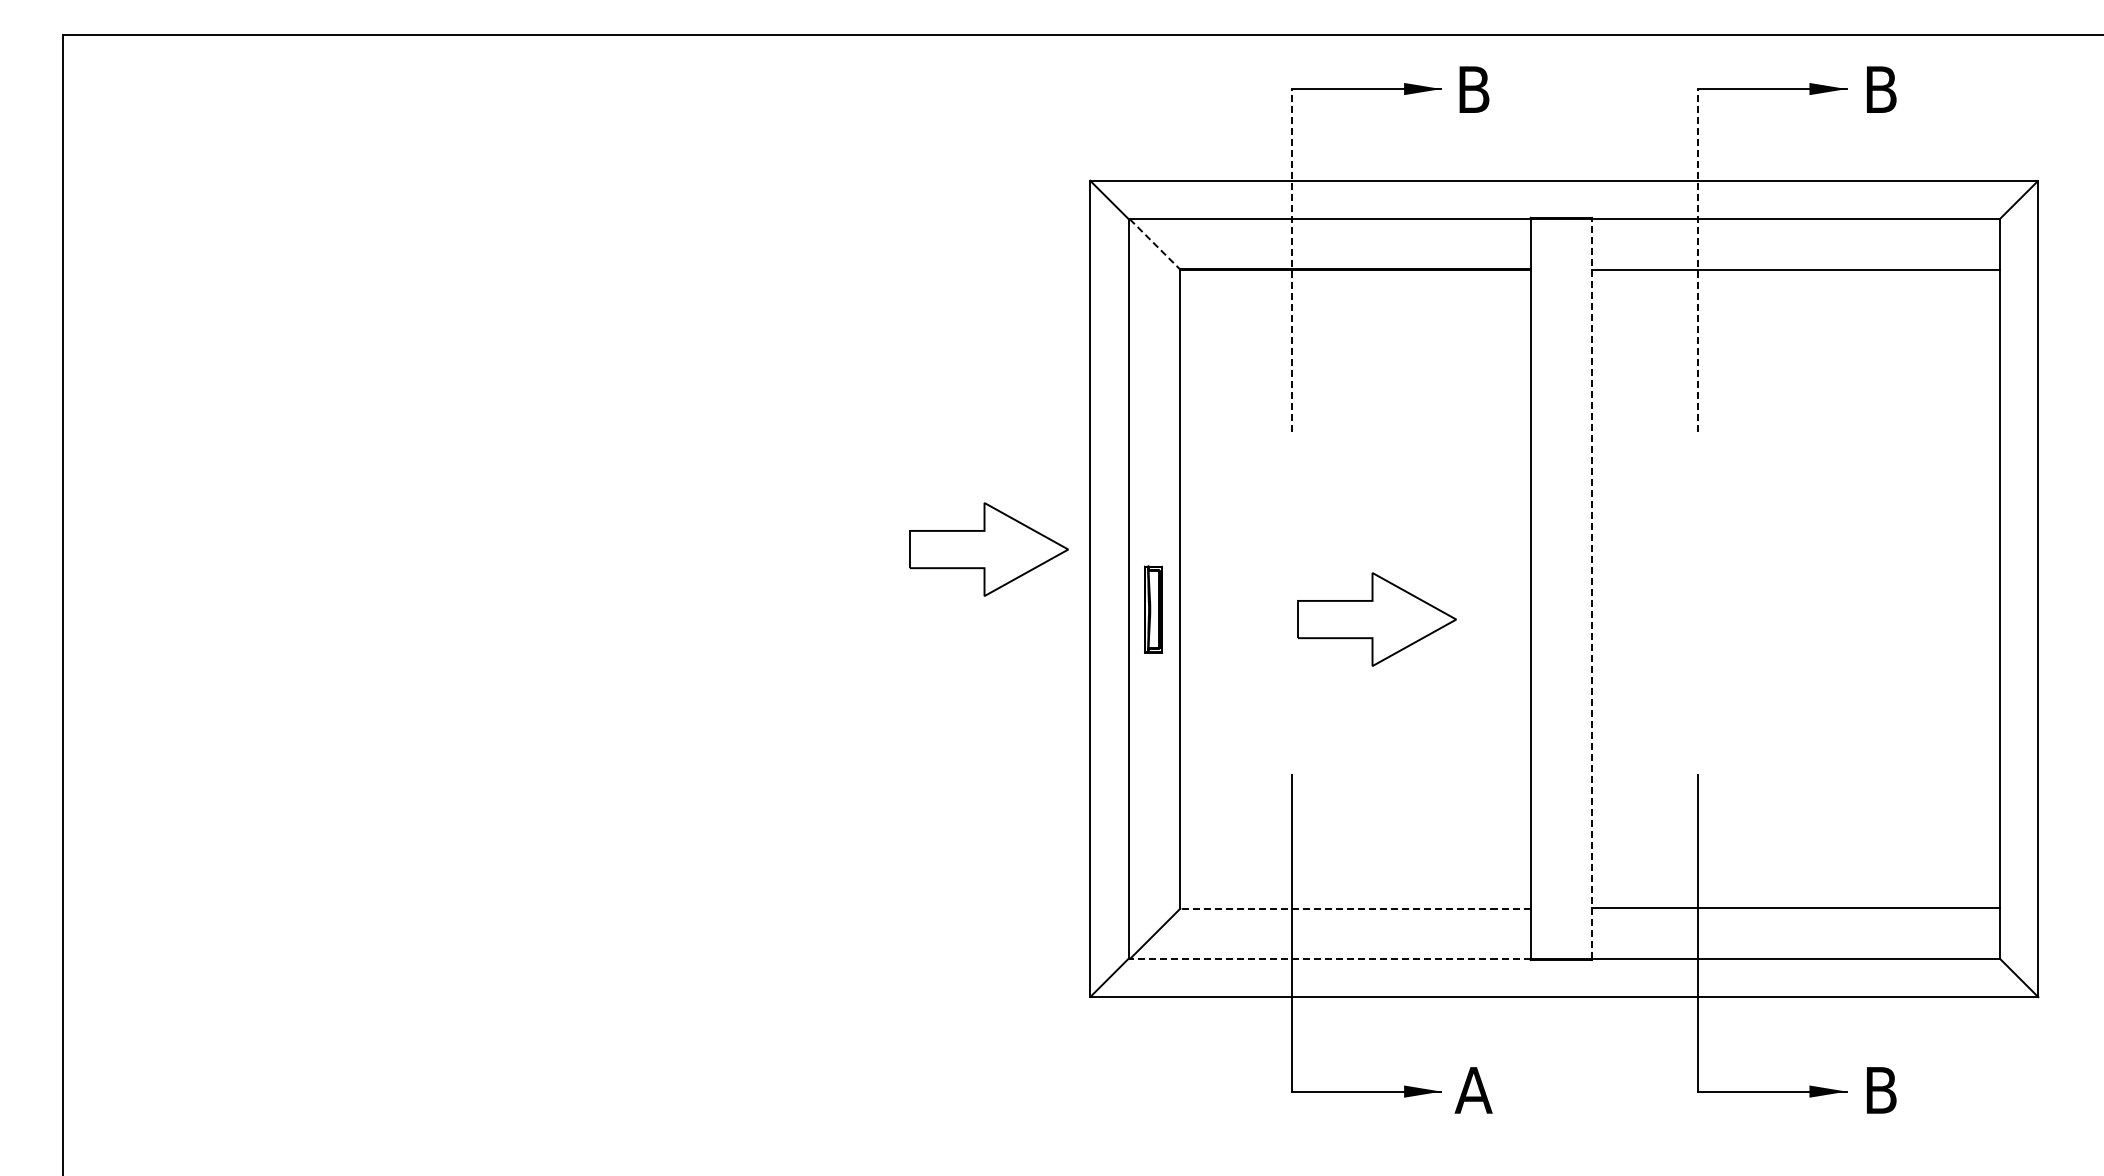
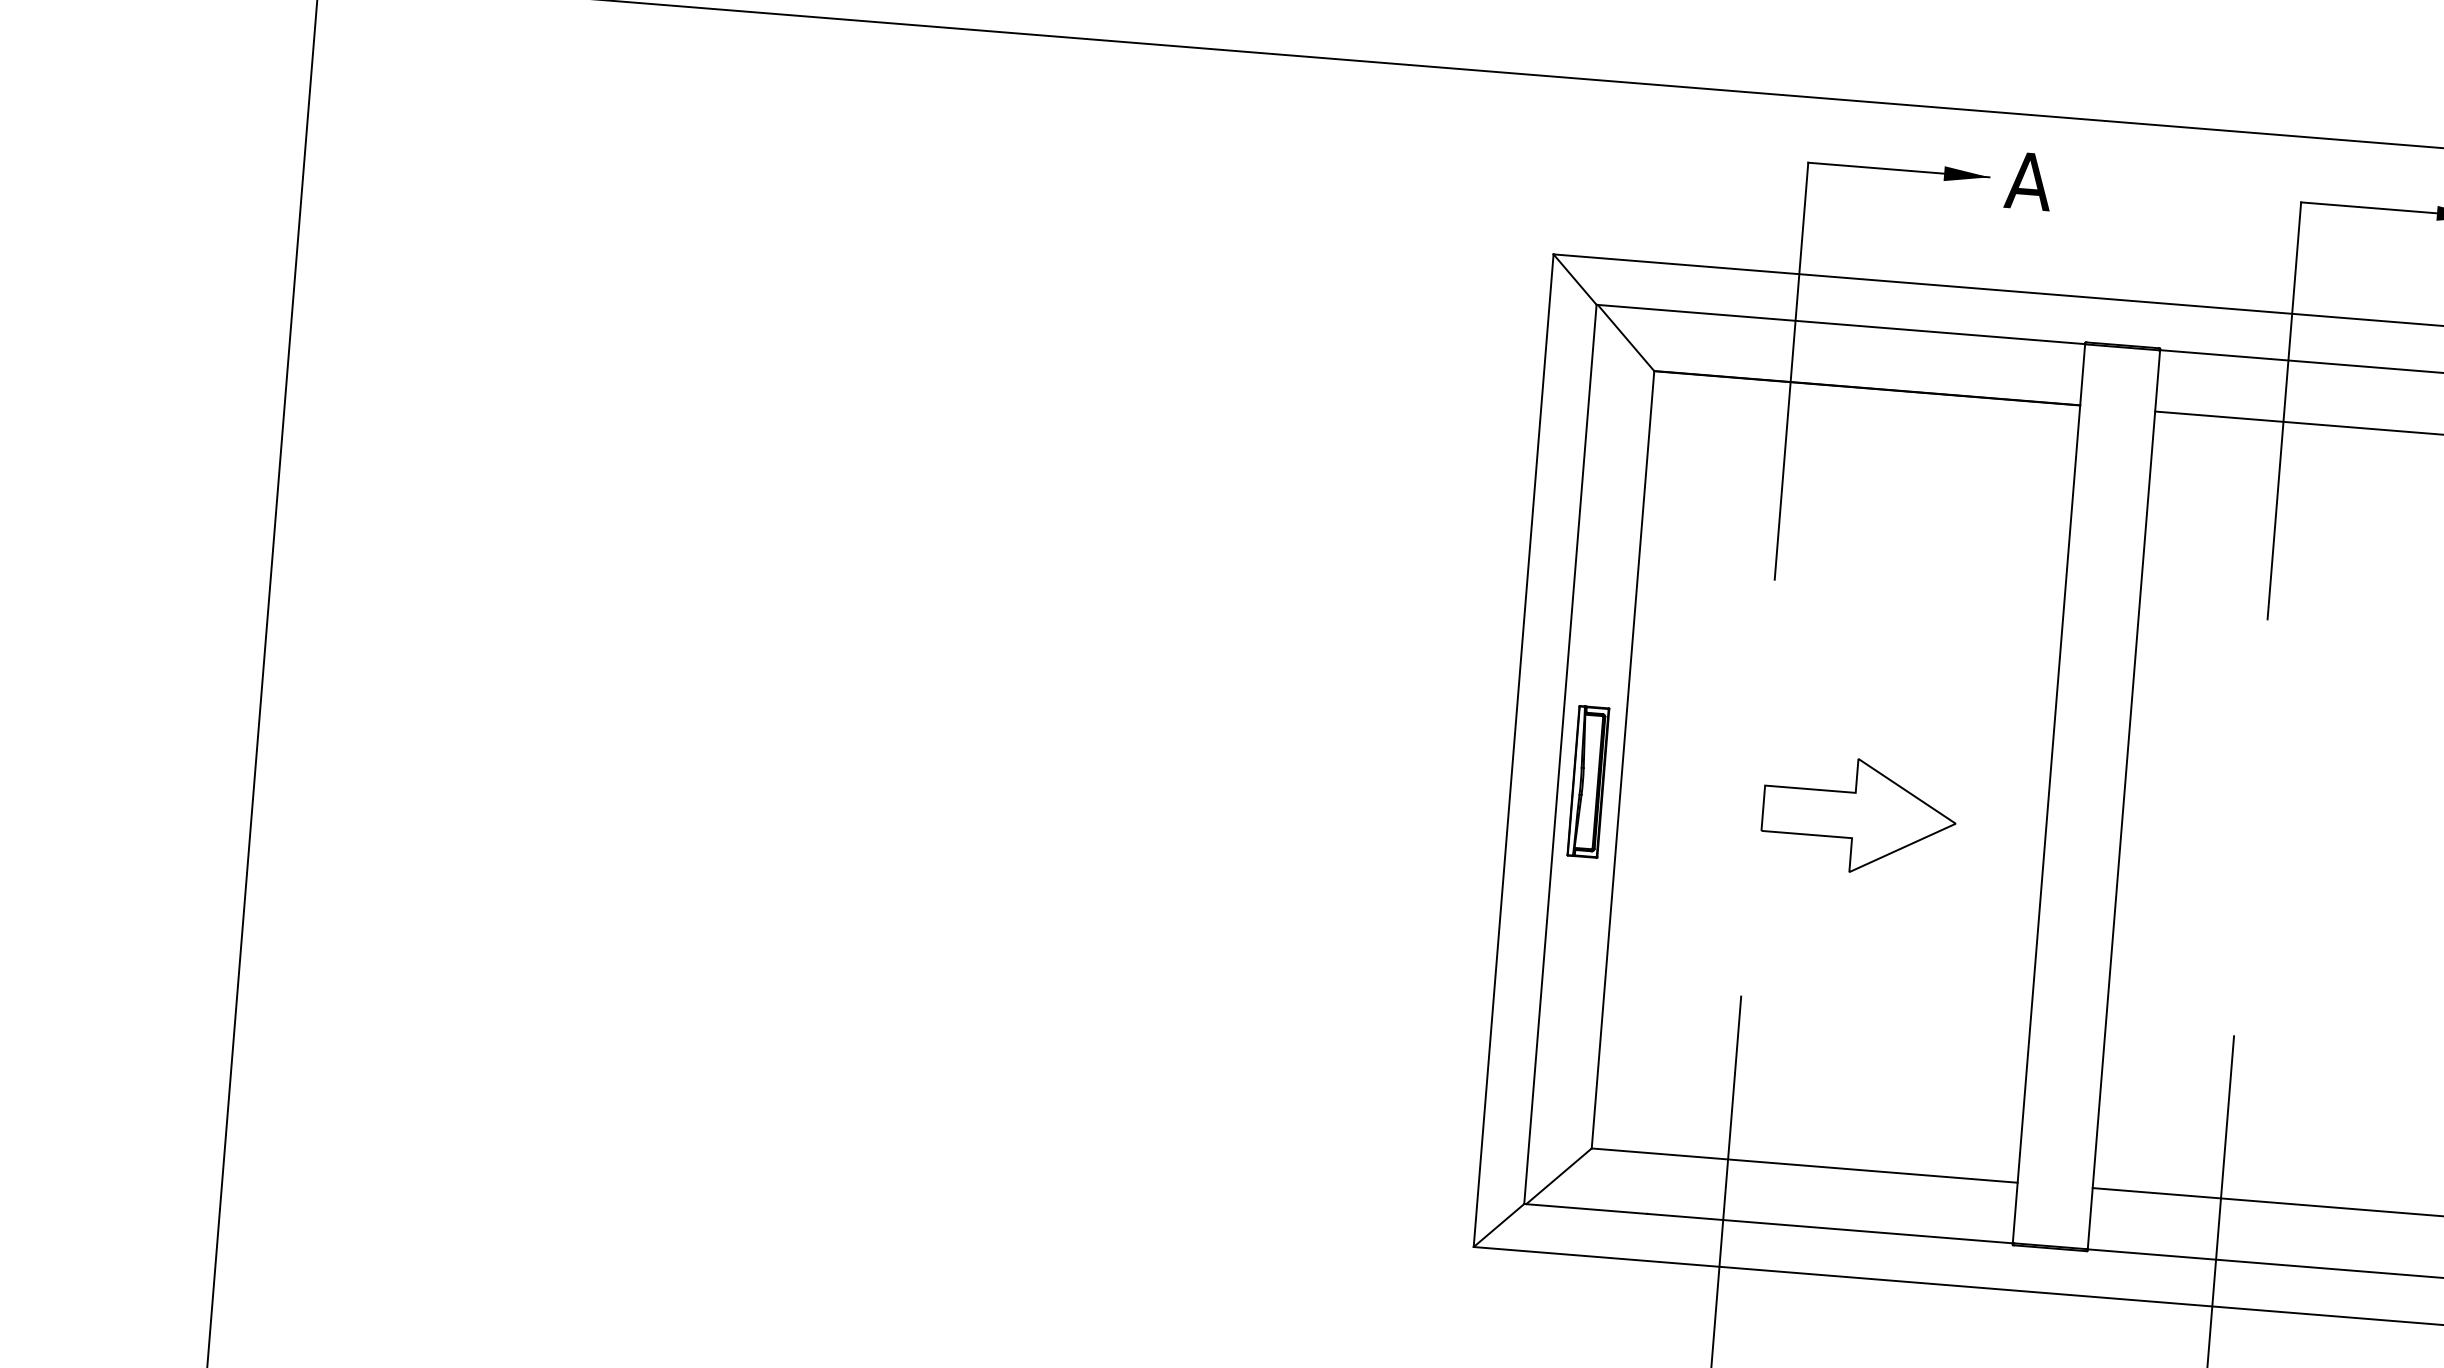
text: (1473, 89) -> (2028, 180), B -> A
line: (1155, 244) -> (1626, 338), dashed -> solid
line: (1292, 260) -> (1791, 371), dashed -> solid
line: (1697, 260) -> (2284, 410), dashed -> solid
part: (988, 549) -> (1393, 692), removed
line: (1592, 588) -> (2124, 799), dashed -> solid
part: (1153, 609) -> (1588, 781), size x1.43
line: (1354, 908) -> (1803, 1165), dashed -> solid
line: (1329, 958) -> (1768, 1223), dashed -> solid

